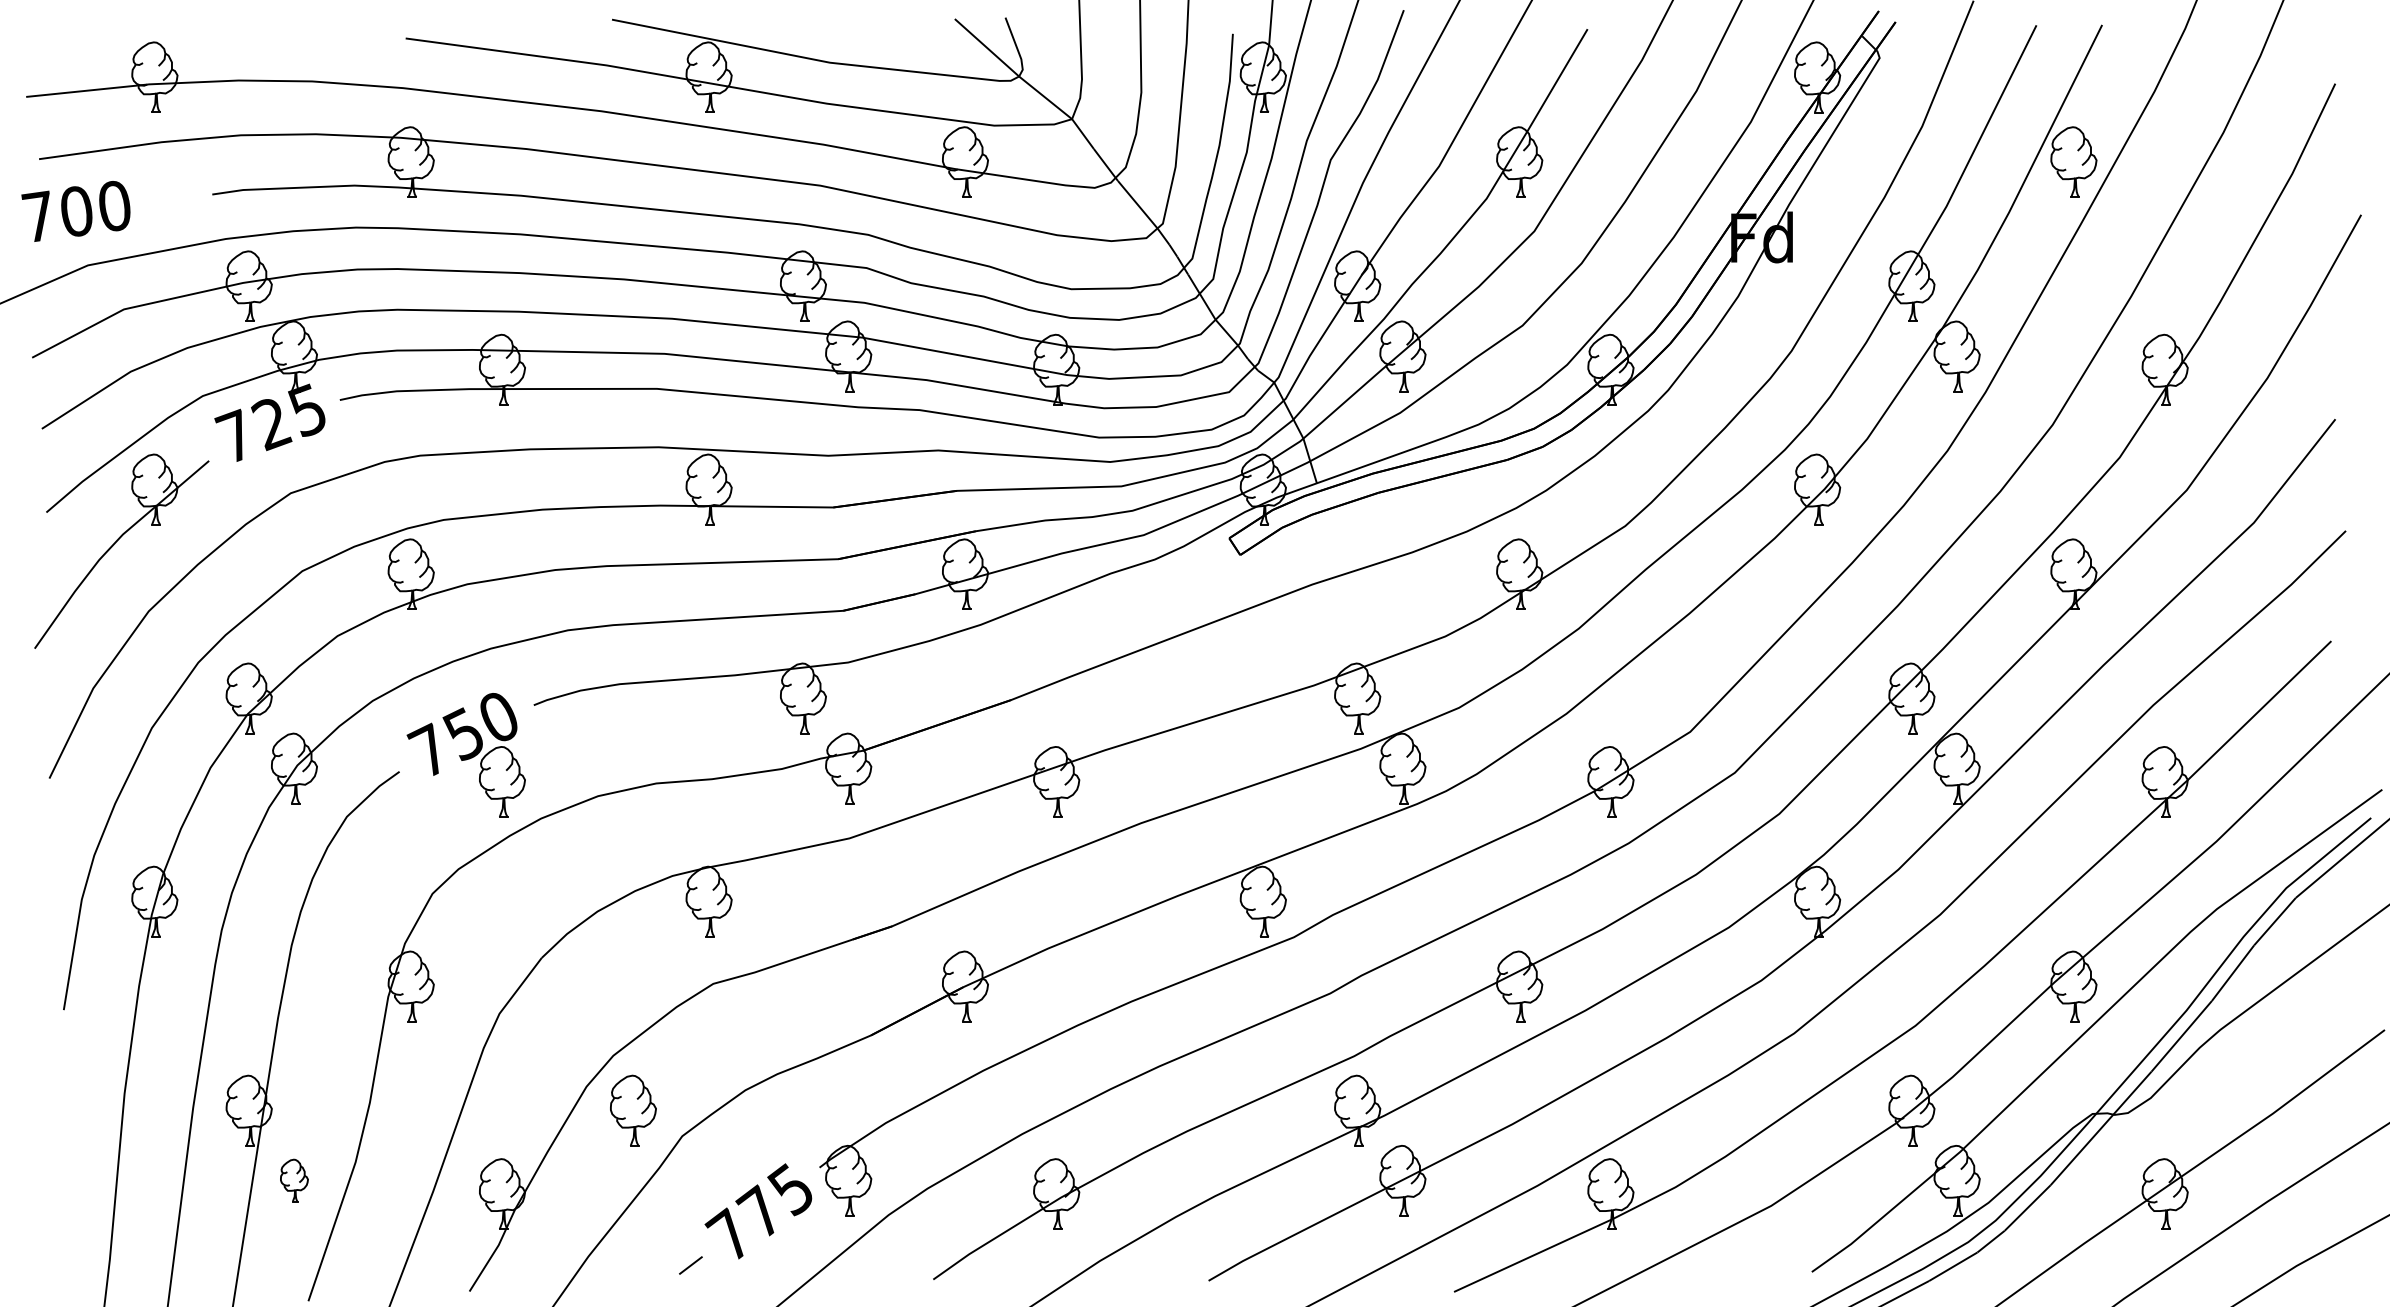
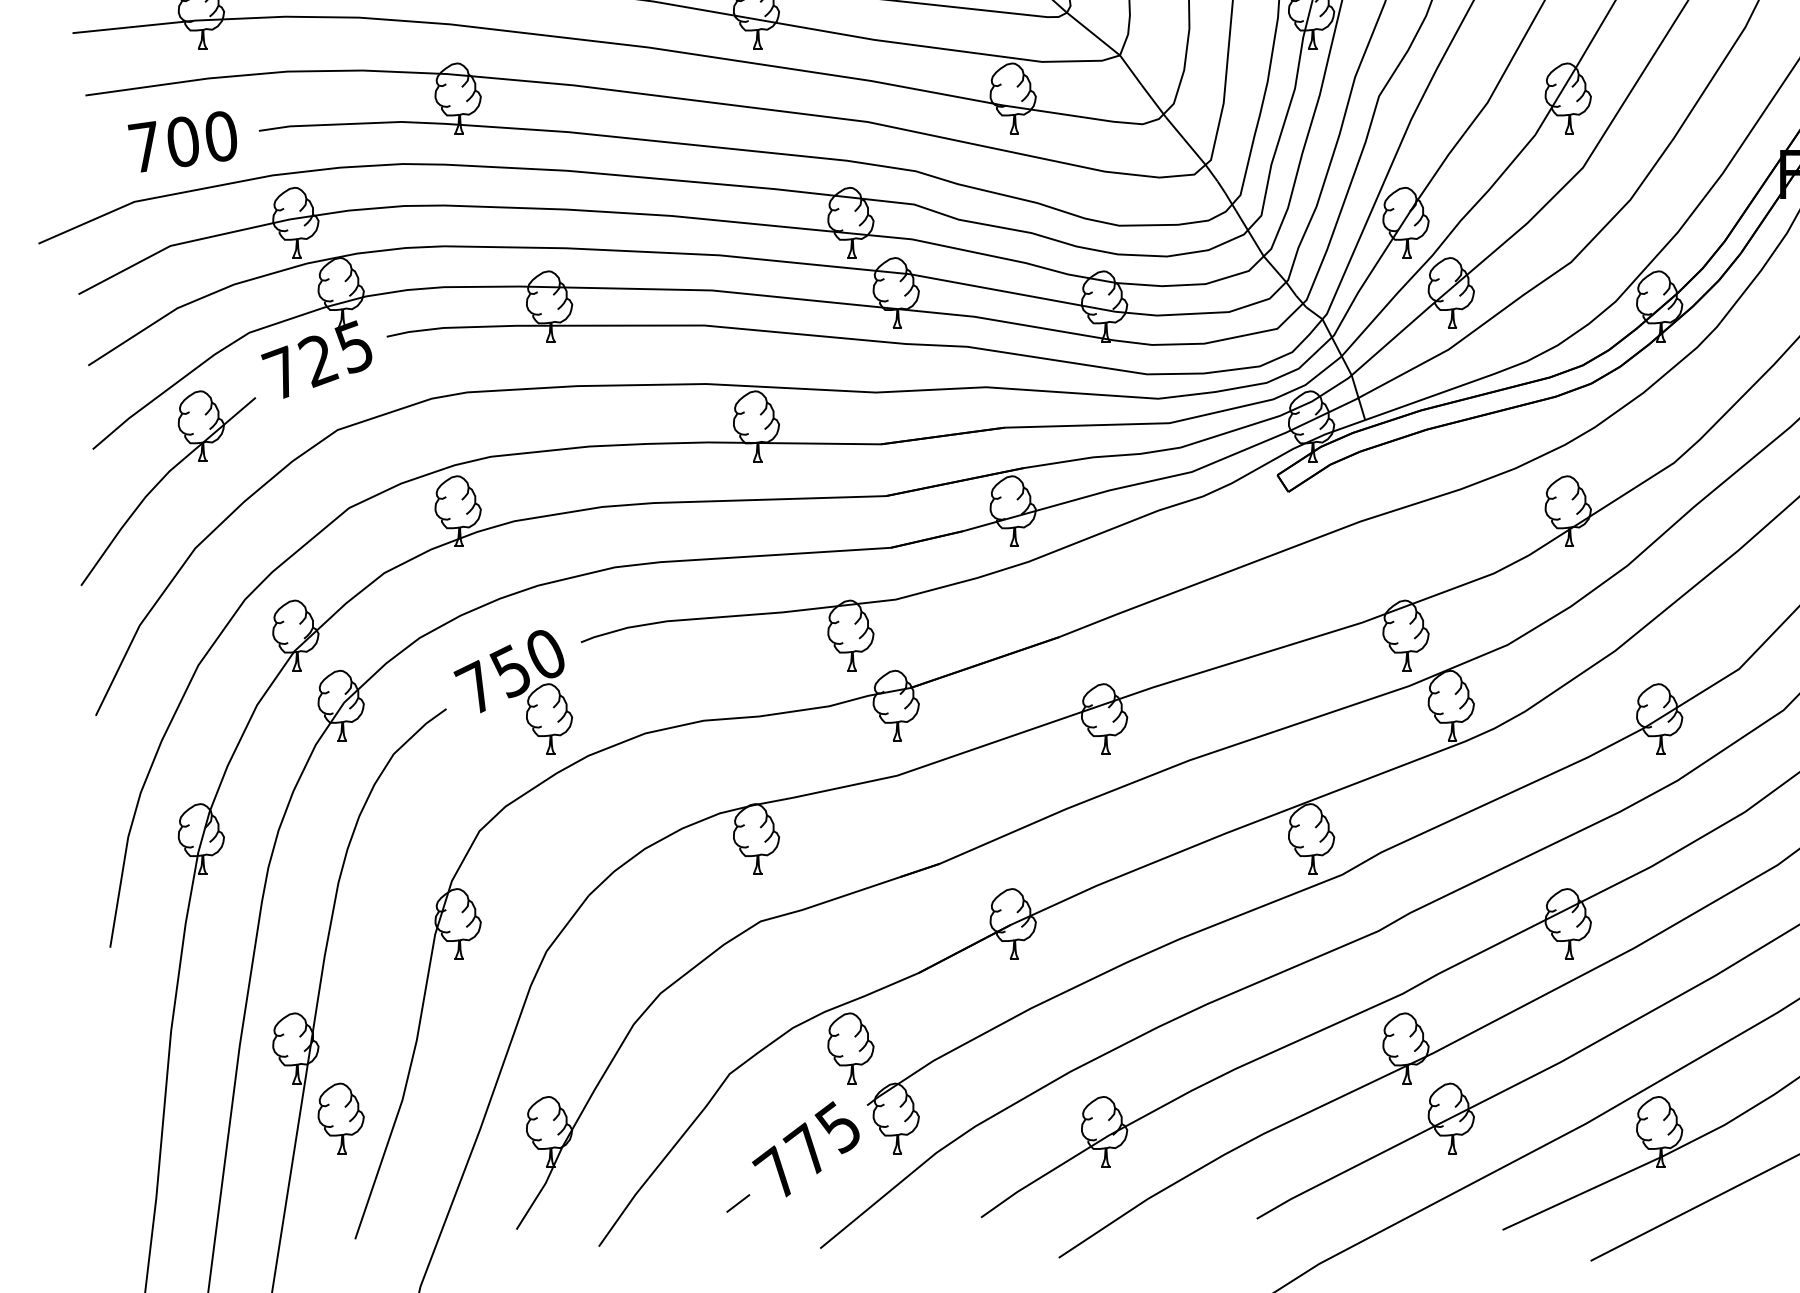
text: (75, 211) -> (182, 141), moved
part: (633, 1110) -> (851, 1048), moved
part: (294, 1180) -> (341, 1118), size x1.67

